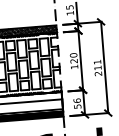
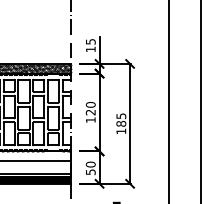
text: (98, 67) -> (121, 123), 211 -> 185
text: (76, 100) -> (90, 164), 56 -> 50

